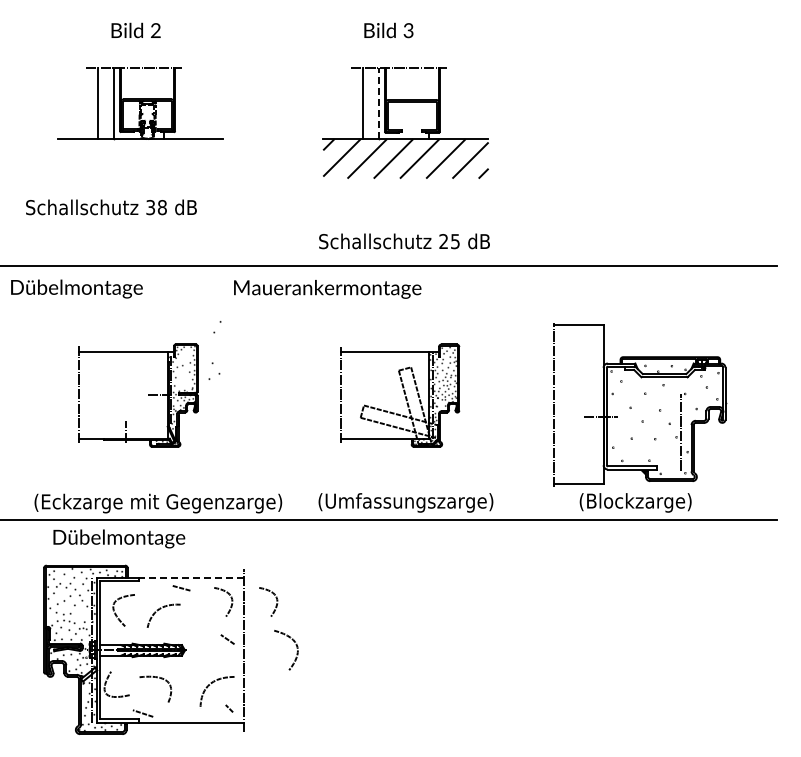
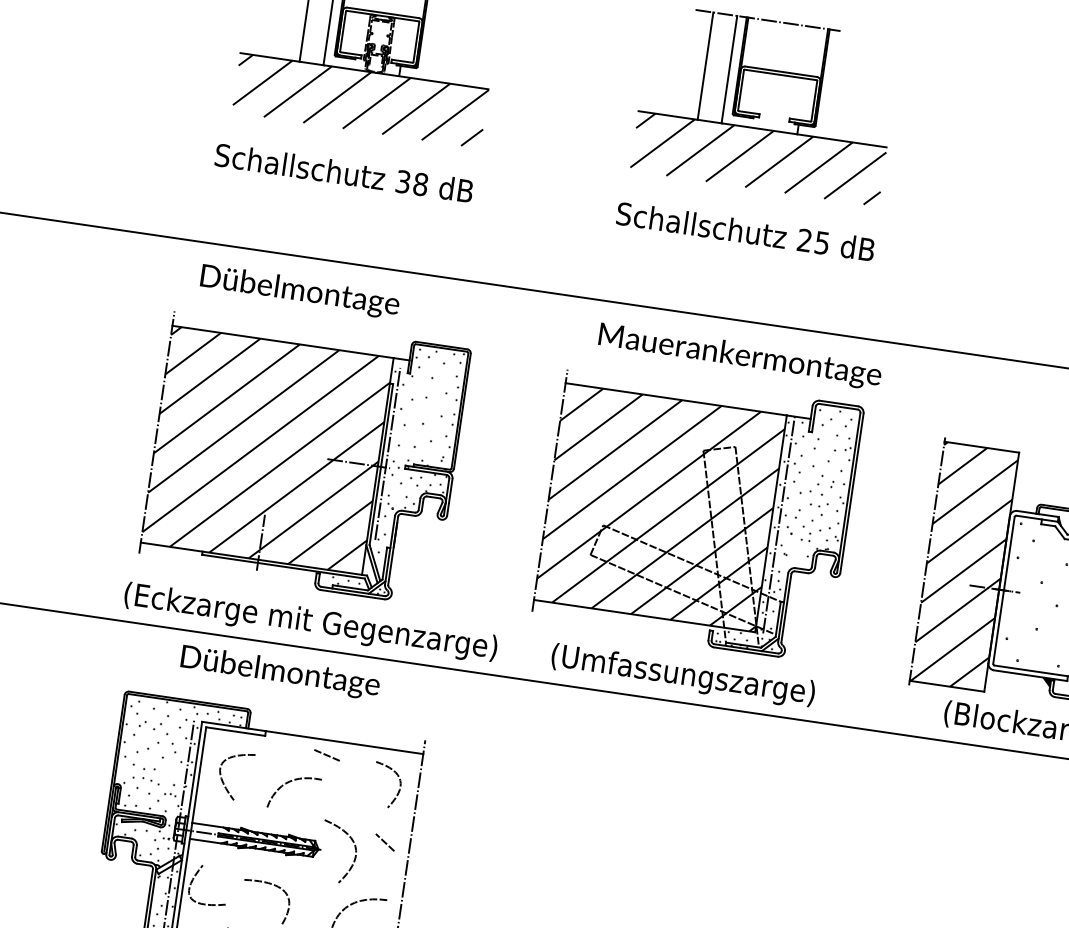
line: (378, 103) -> (729, 69), dashed -> solid
hatch: (140, 158) -> (359, 100), added
text: (111, 207) -> (344, 173), moved
text: (404, 241) -> (745, 231), moved
text: (76, 288) -> (299, 291), moved
text: (327, 289) -> (739, 356), moved
part: (138, 395) -> (304, 456), size x1.67
part: (400, 395) -> (698, 513), size x1.67
hatch: (578, 404) -> (964, 566), added
text: (119, 538) -> (280, 672), moved
line: (191, 578) -> (344, 742), dashed -> solid
curve: (276, 601) -> (466, 796), removed
curve: (296, 648) -> (354, 851), moved

